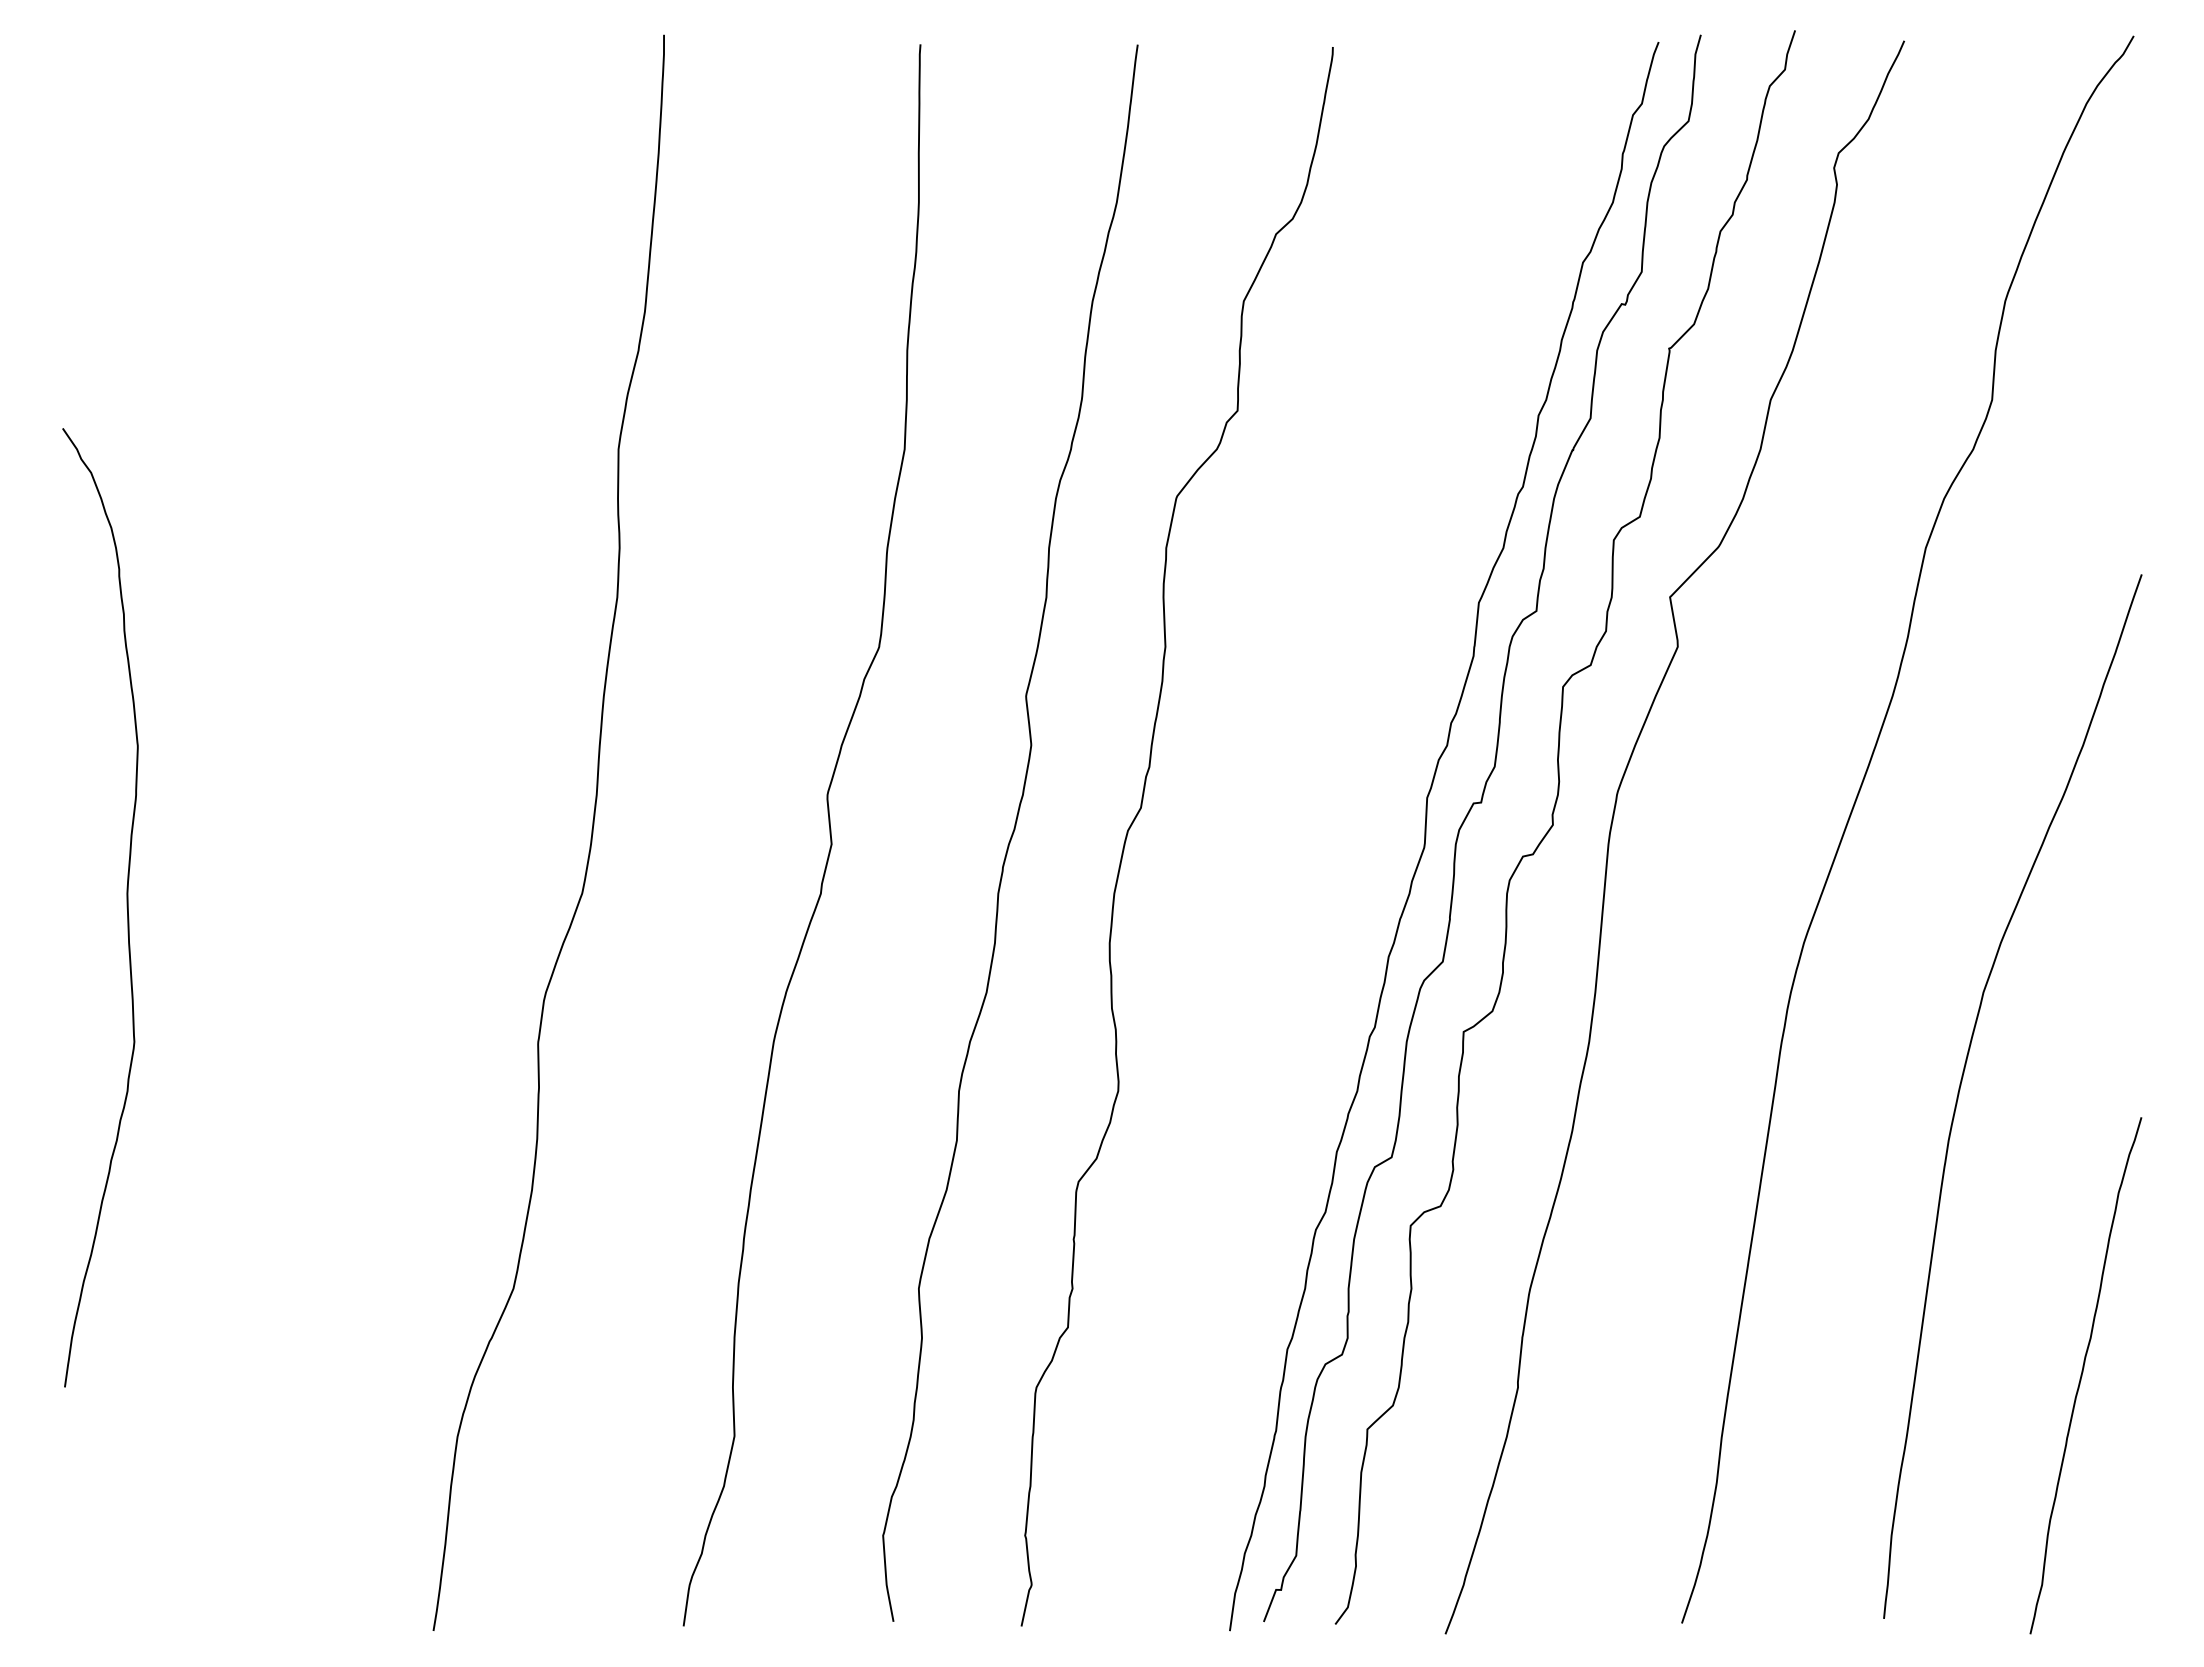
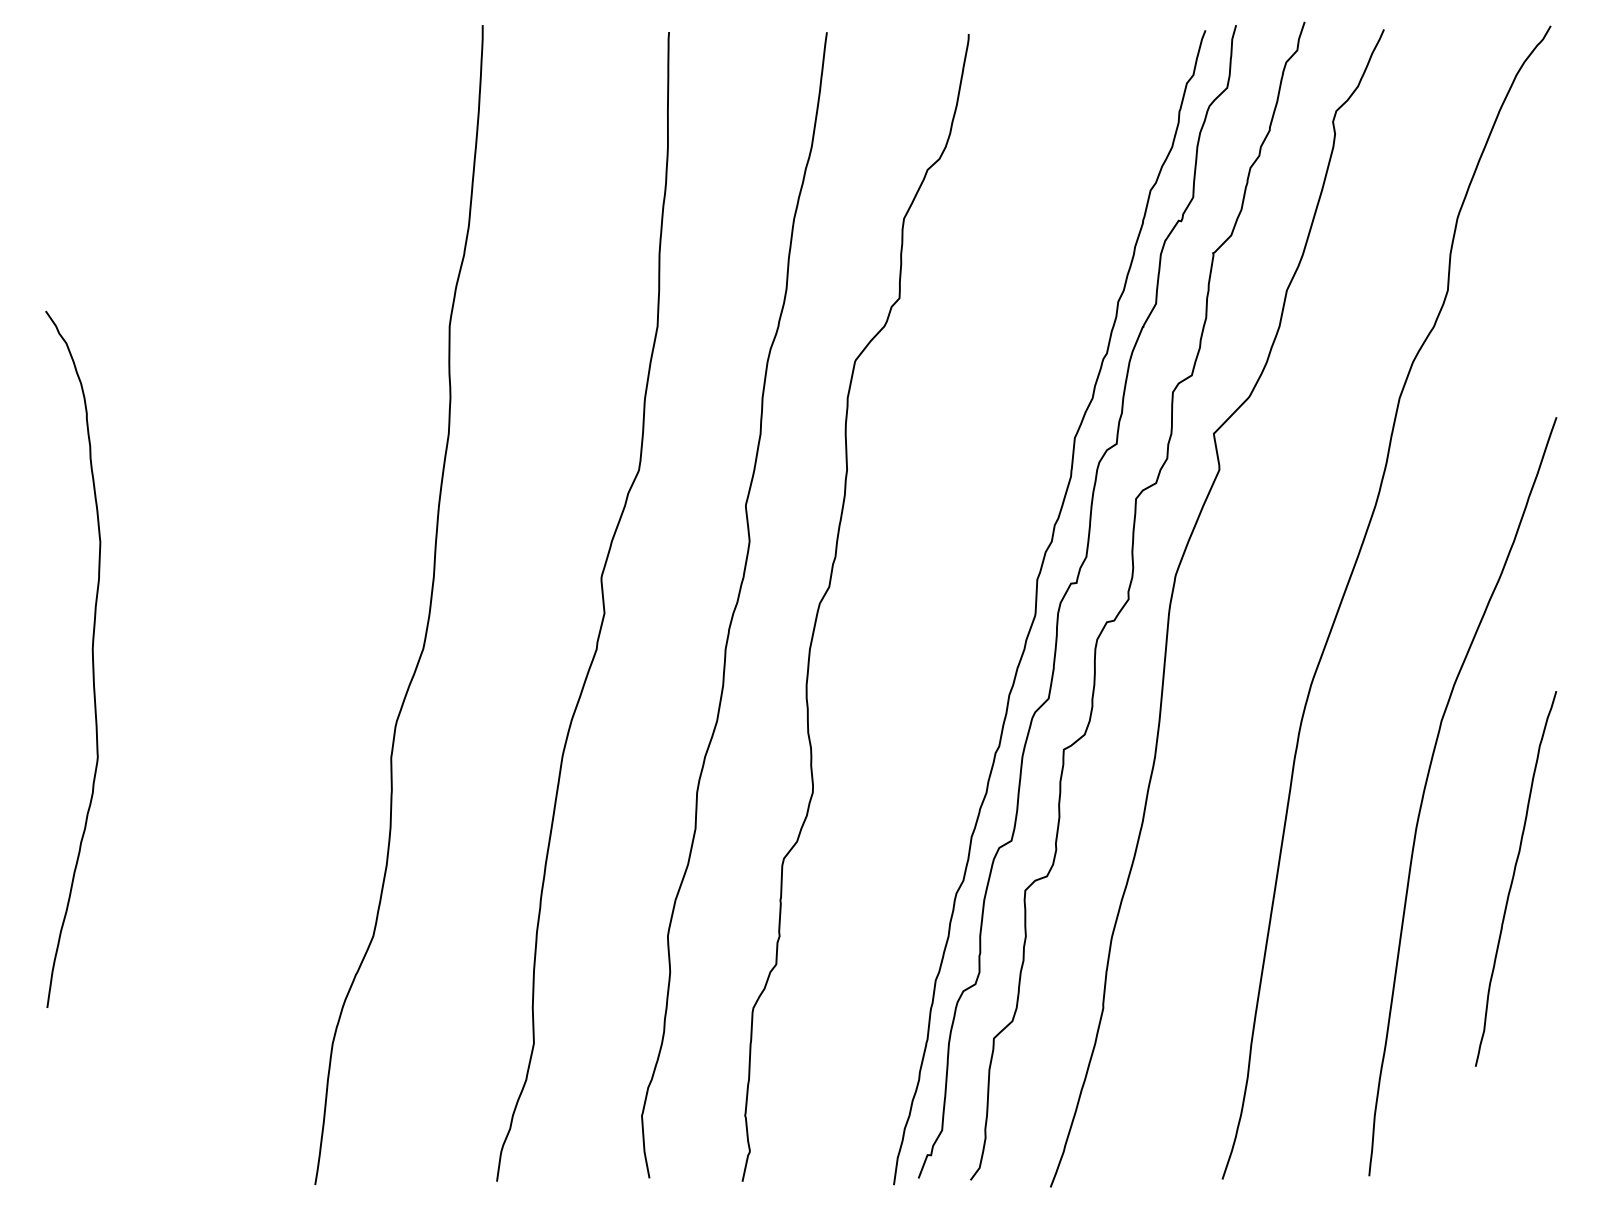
curve: (2082, 1375) -> (1513, 878), moved

